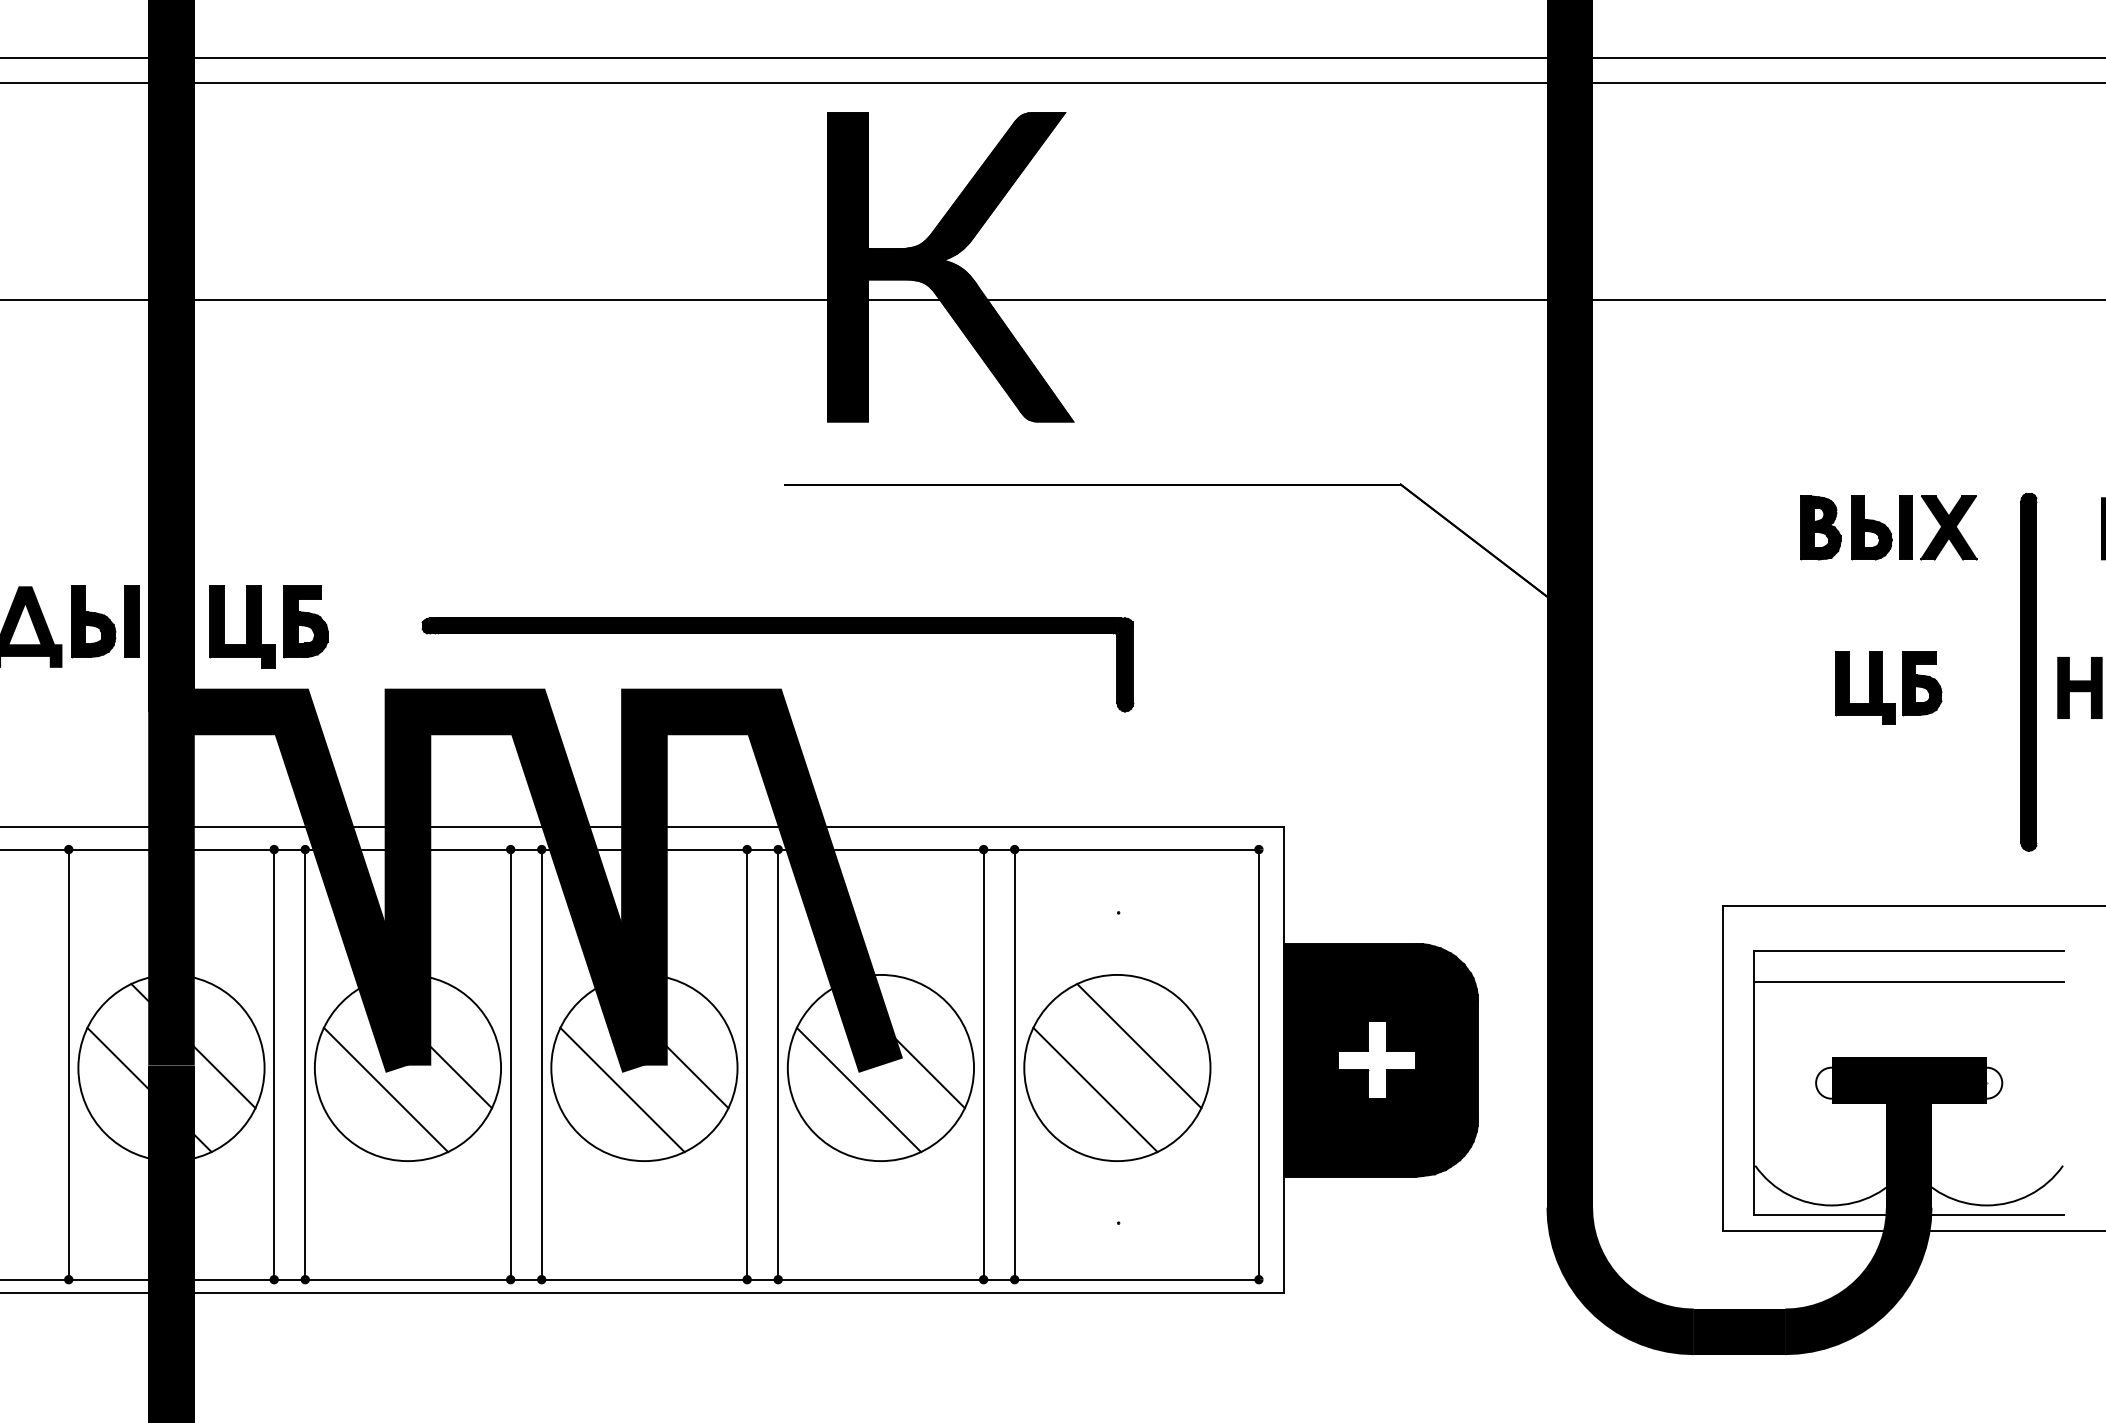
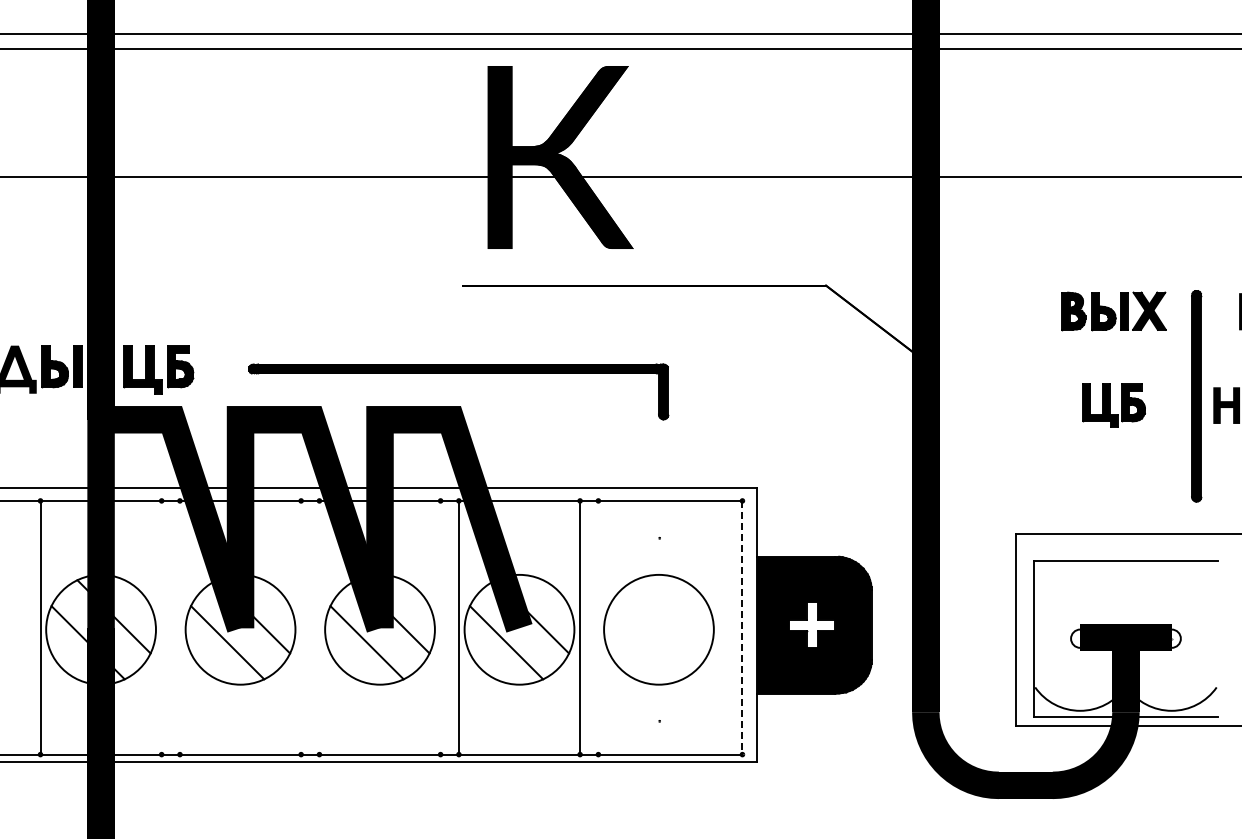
line: (1908, 982) -> (1125, 579), removed
line: (1138, 1045) -> (671, 616), removed
line: (273, 1064) -> (161, 627), removed
line: (304, 1064) -> (179, 627), removed
line: (511, 1064) -> (301, 627), removed
line: (541, 1064) -> (319, 627), removed
line: (746, 1064) -> (440, 627), removed
line: (1014, 1064) -> (598, 627), removed
line: (1259, 1064) -> (742, 627), solid -> dashed
line: (1094, 1089) -> (645, 642), removed

